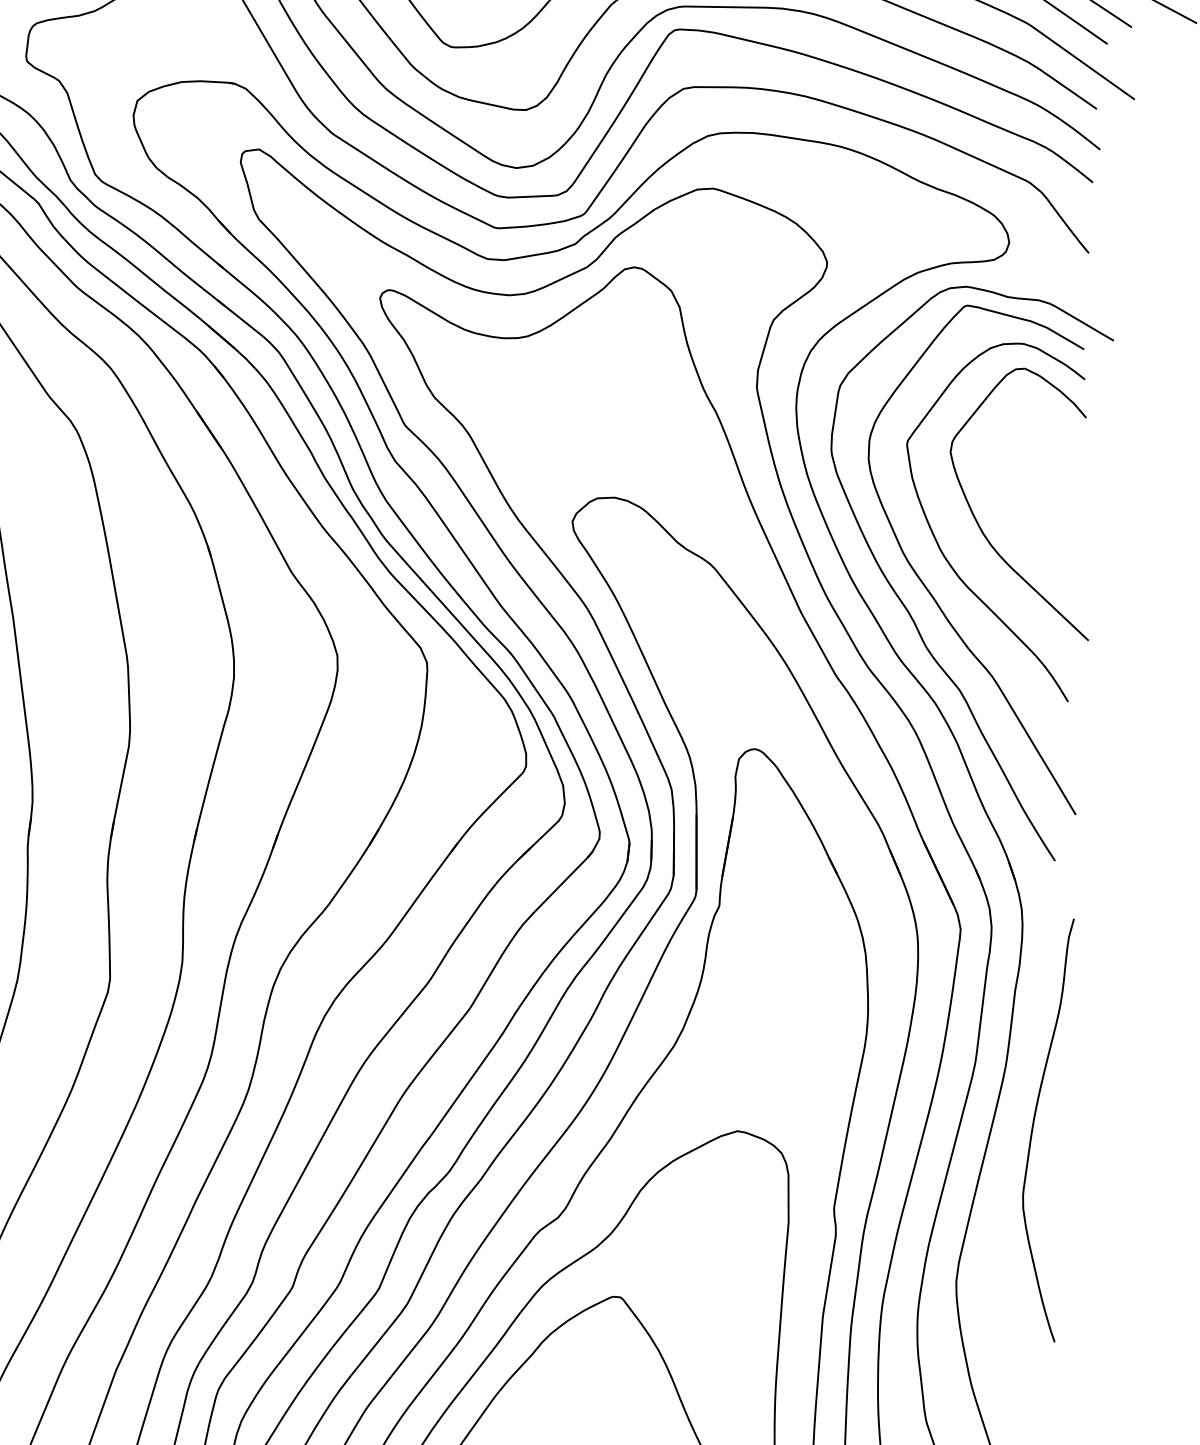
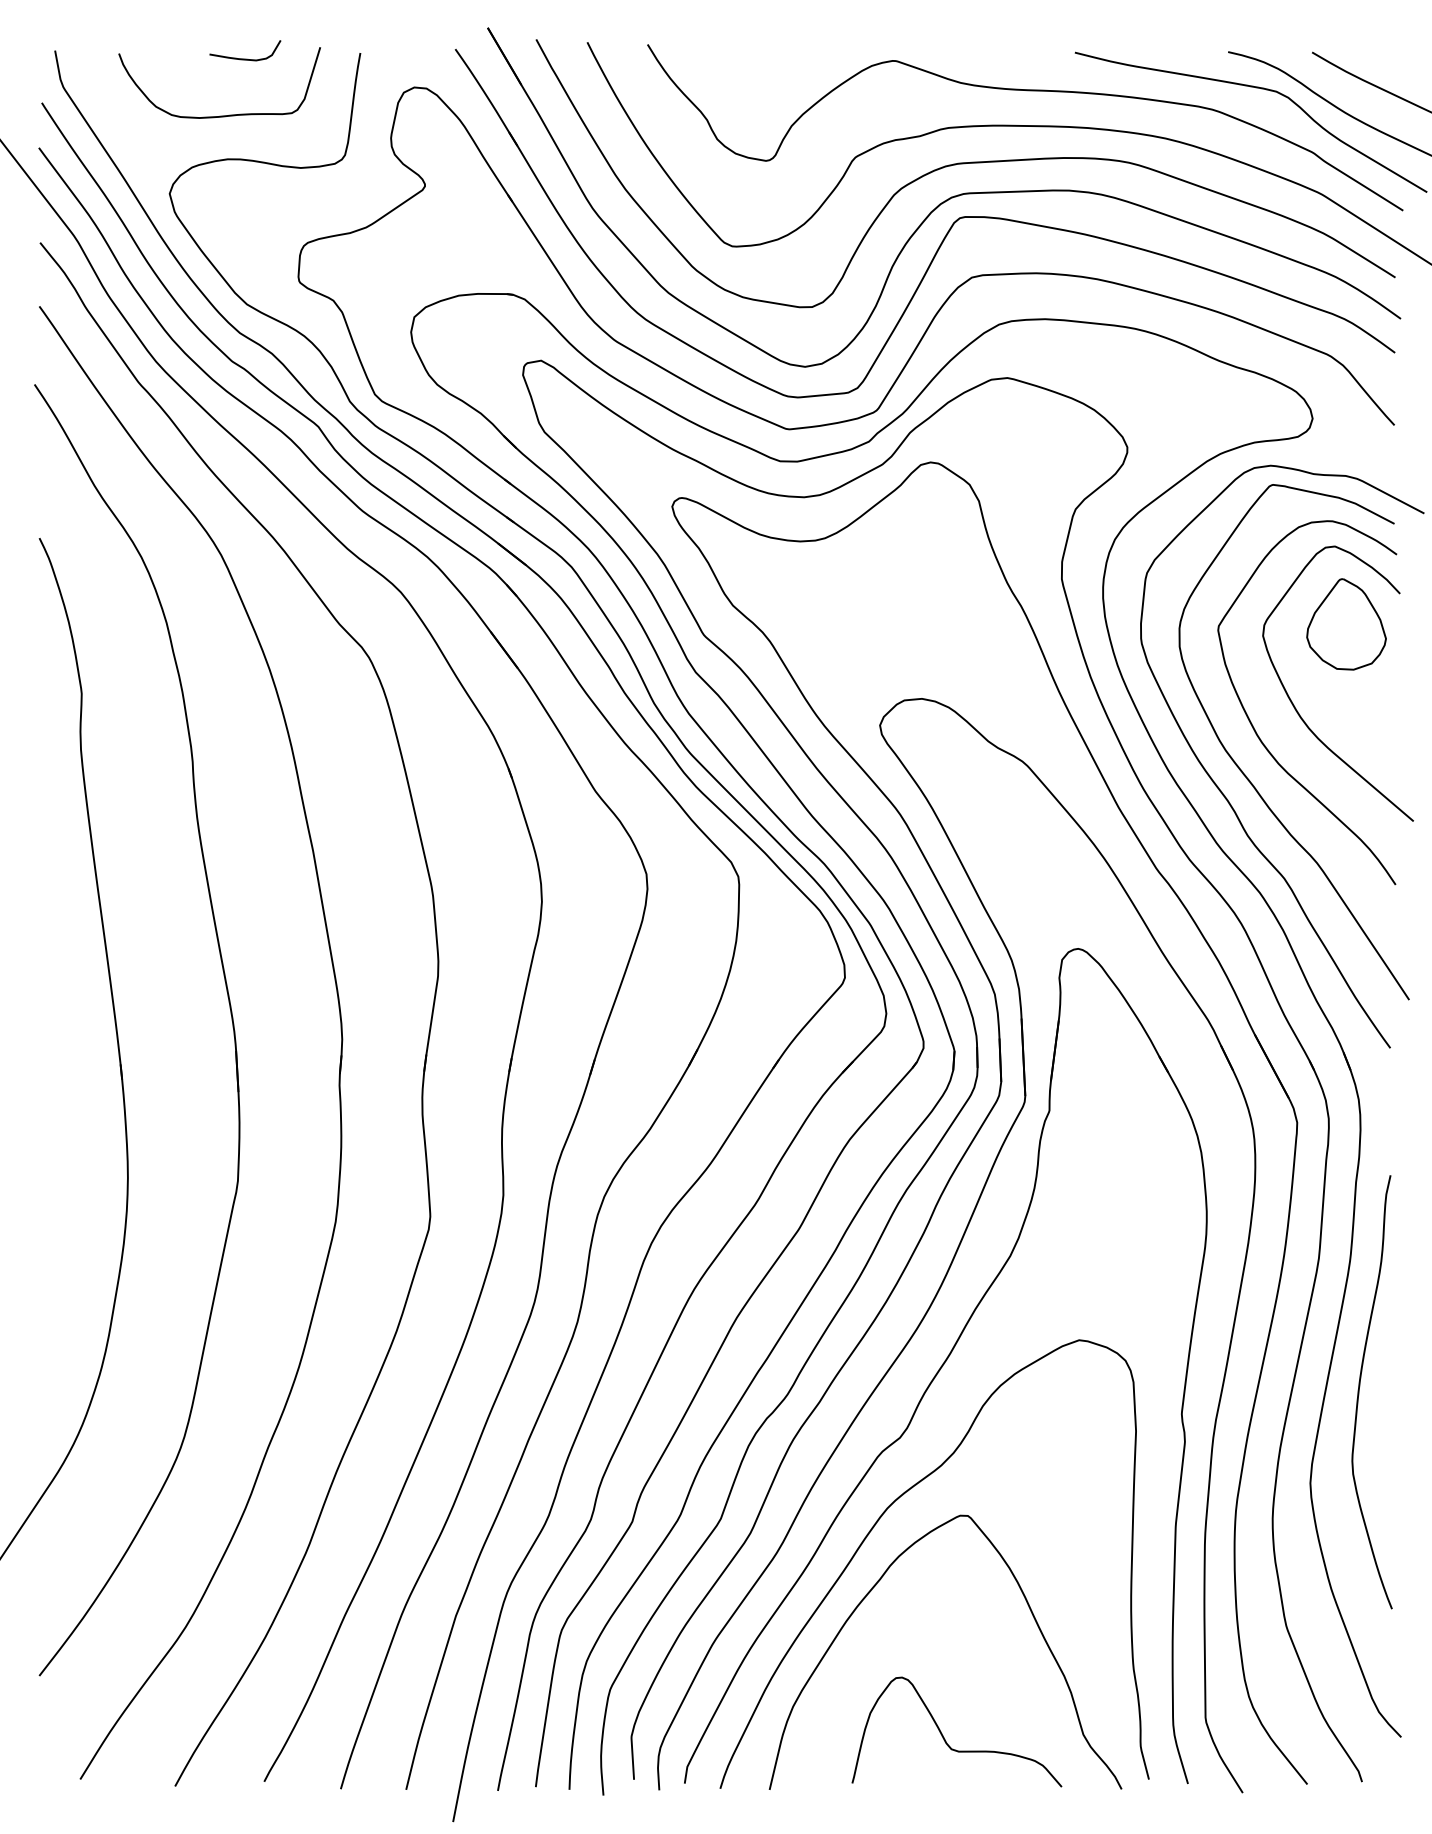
part: (1032, 445) -> (1346, 624), added
curve: (1033, 1129) -> (1359, 1392), moved

